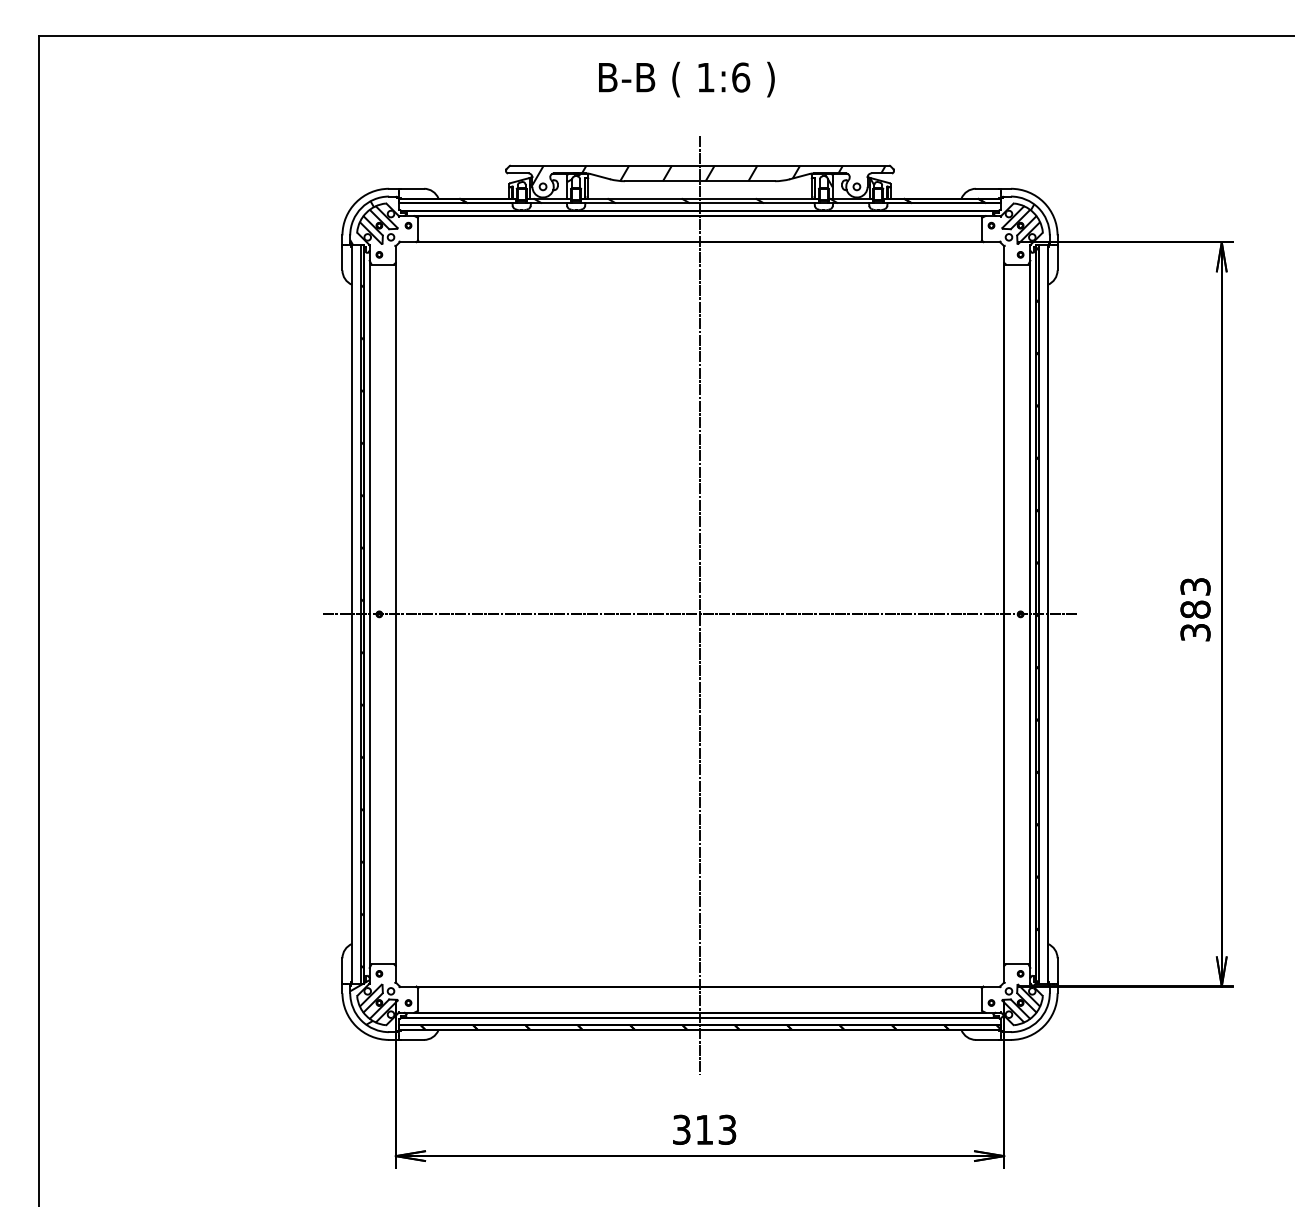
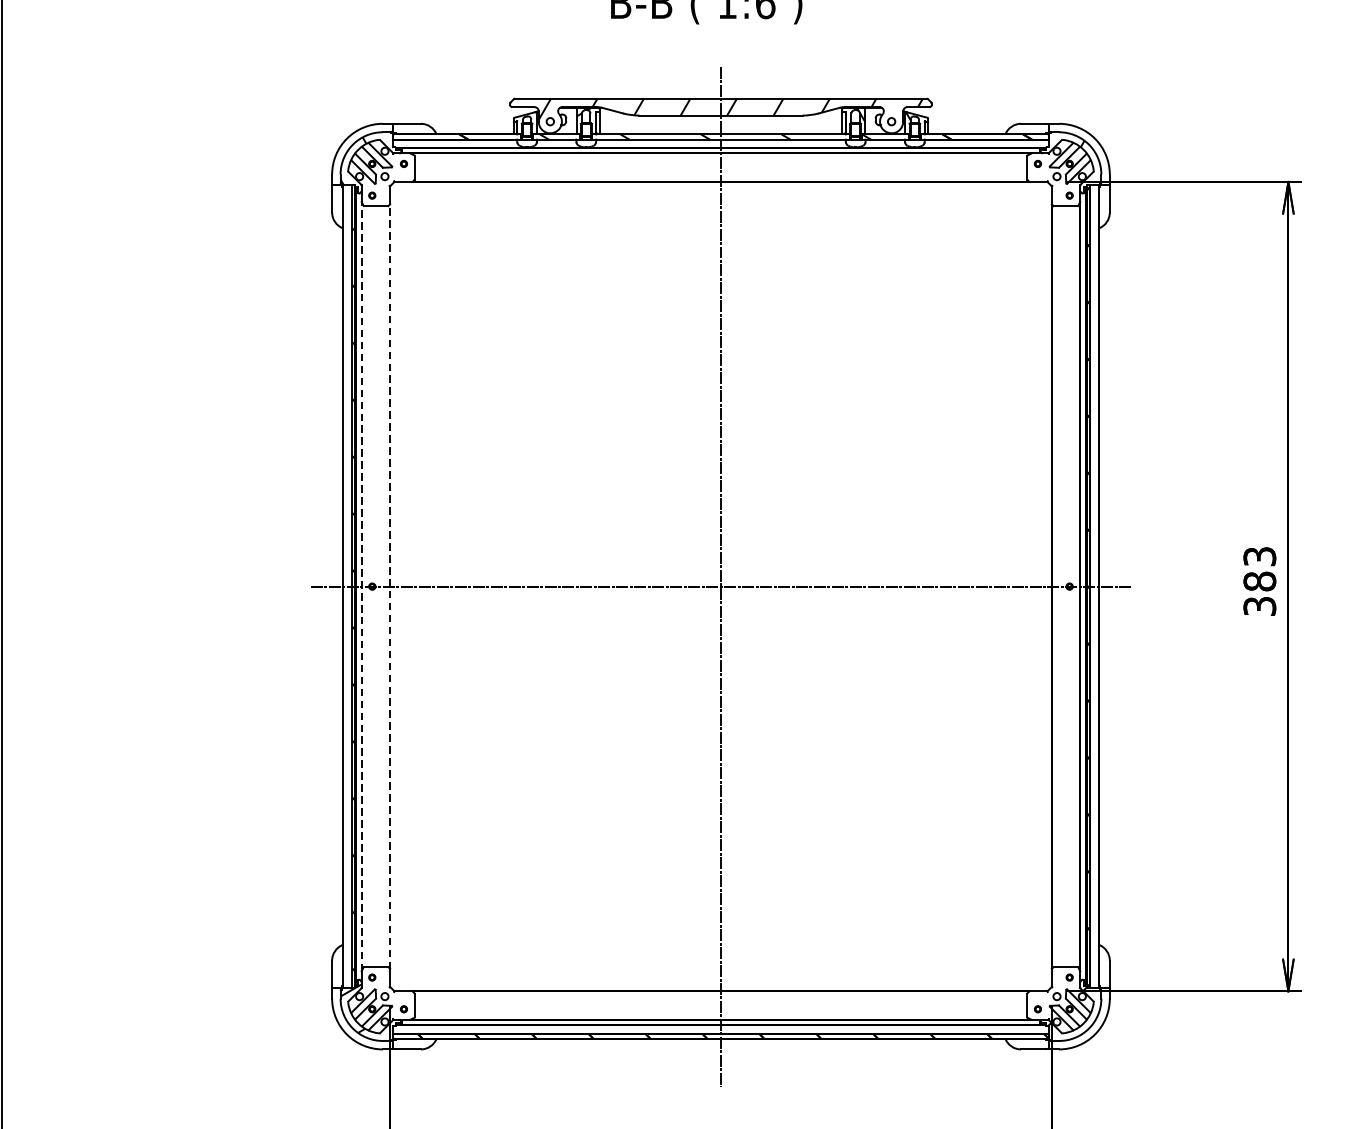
line: (369, 614) -> (361, 586), solid -> dashed
line: (395, 614) -> (389, 586), solid -> dashed

